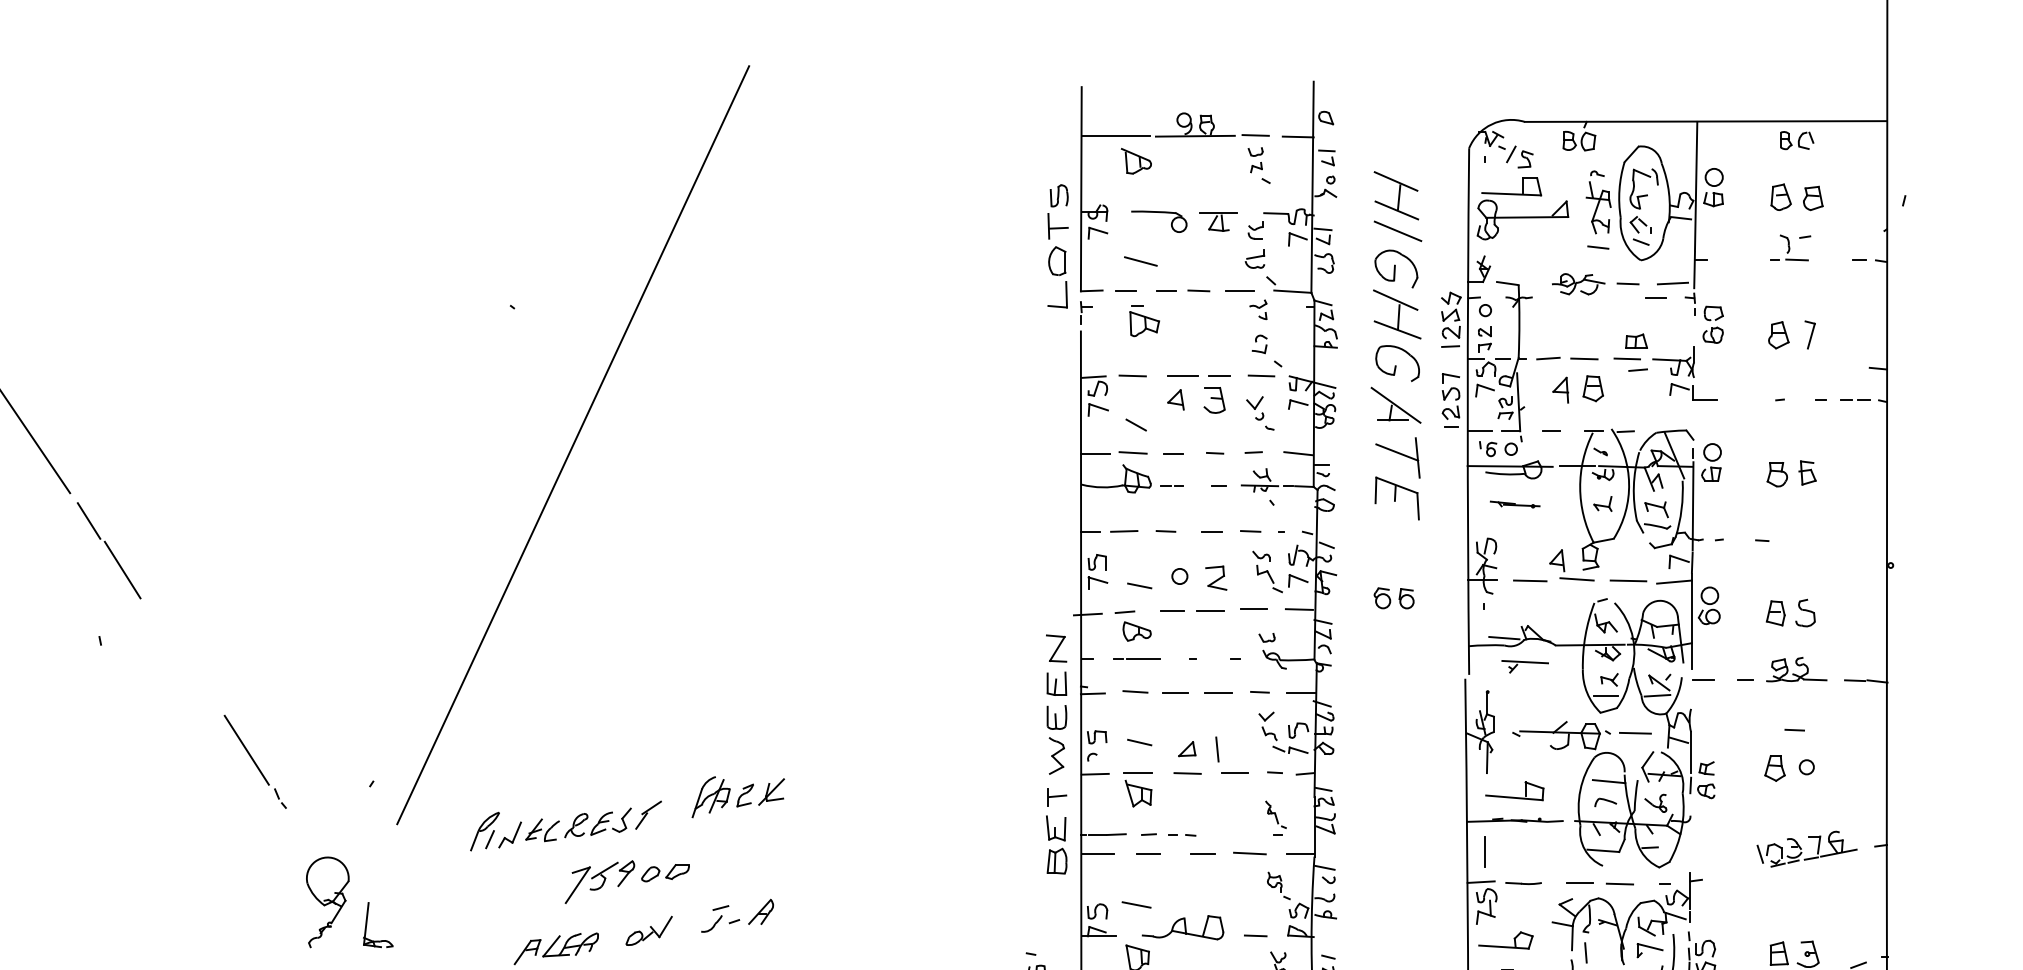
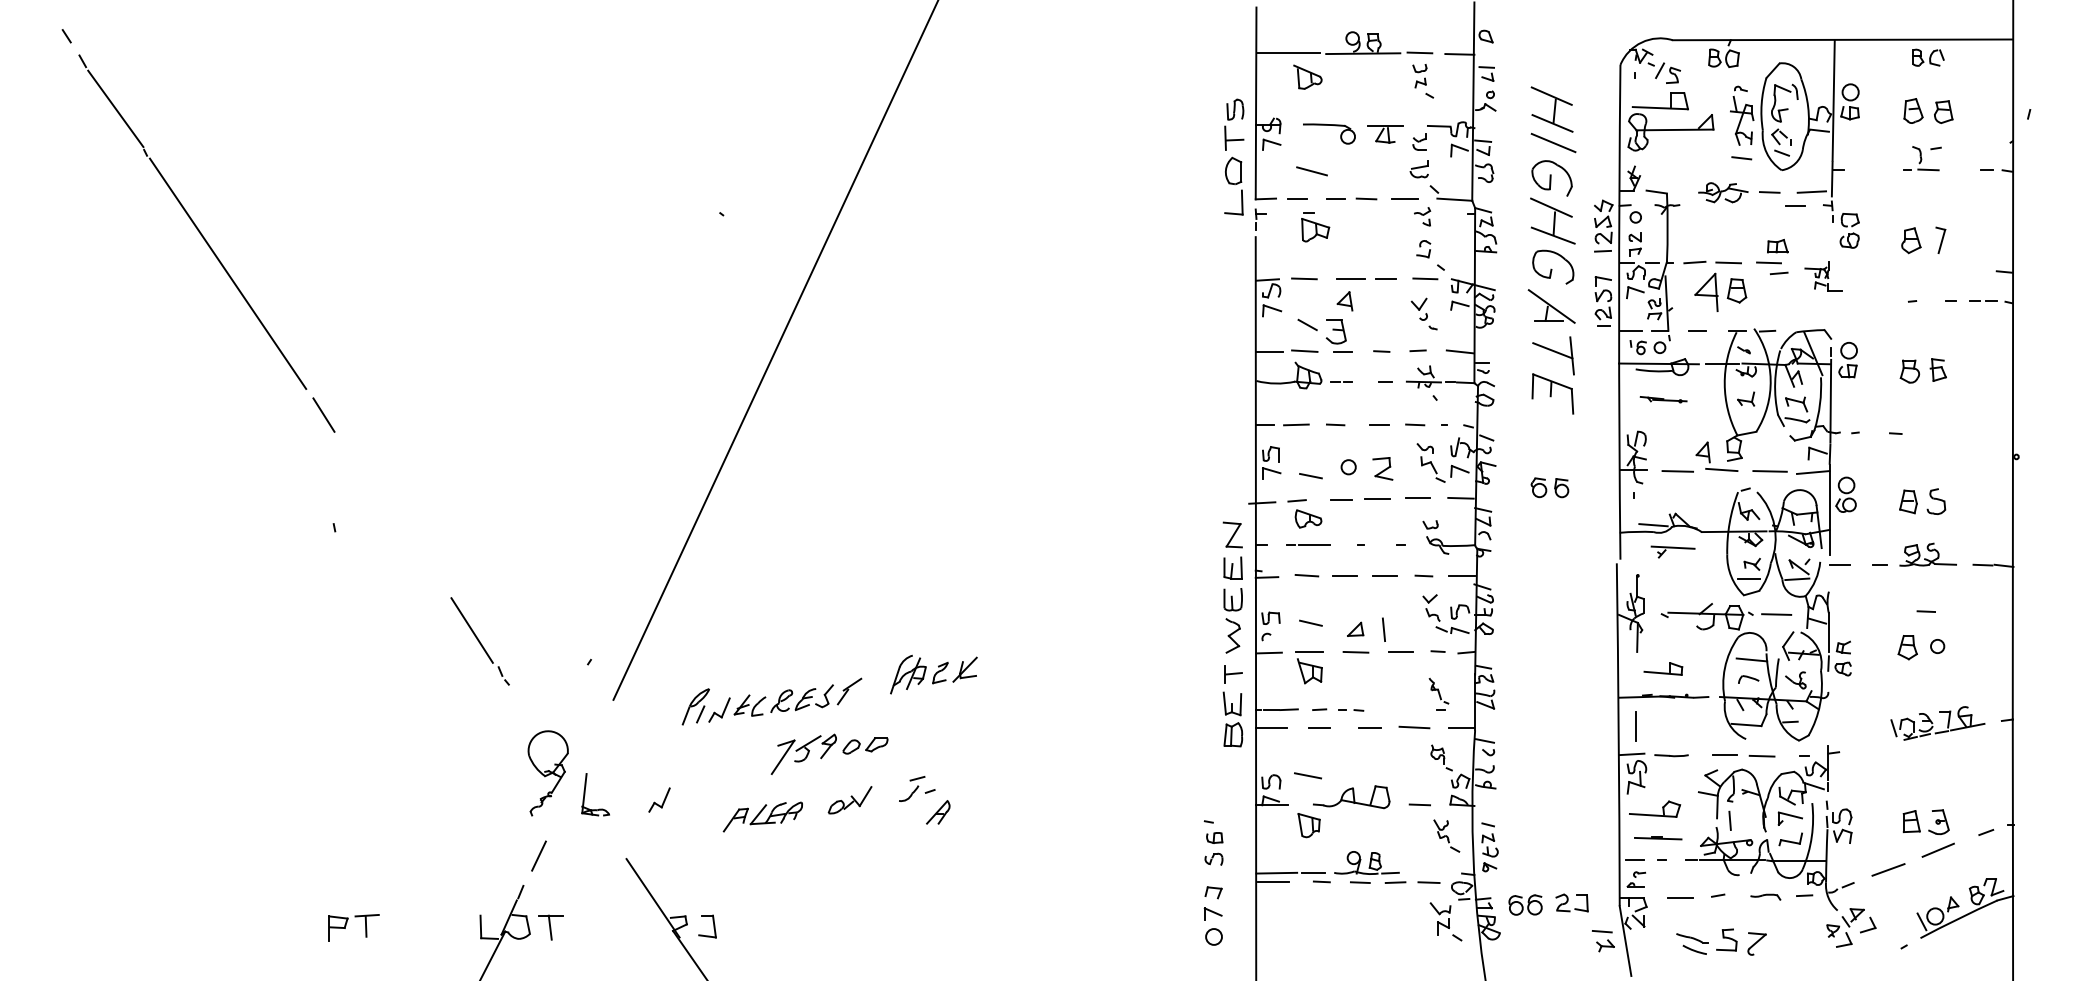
part: (1685, 373) -> (1823, 276), size x0.6
part: (1560, 389) -> (1706, 291), size x1.6
part: (1213, 400) -> (1335, 331), moved
line: (122, 569) -> (355, 460), removed
part: (1514, 790) -> (1663, 668), size x0.7
part: (761, 912) -> (938, 812), moved
part: (446, 930) -> (659, 799), added

